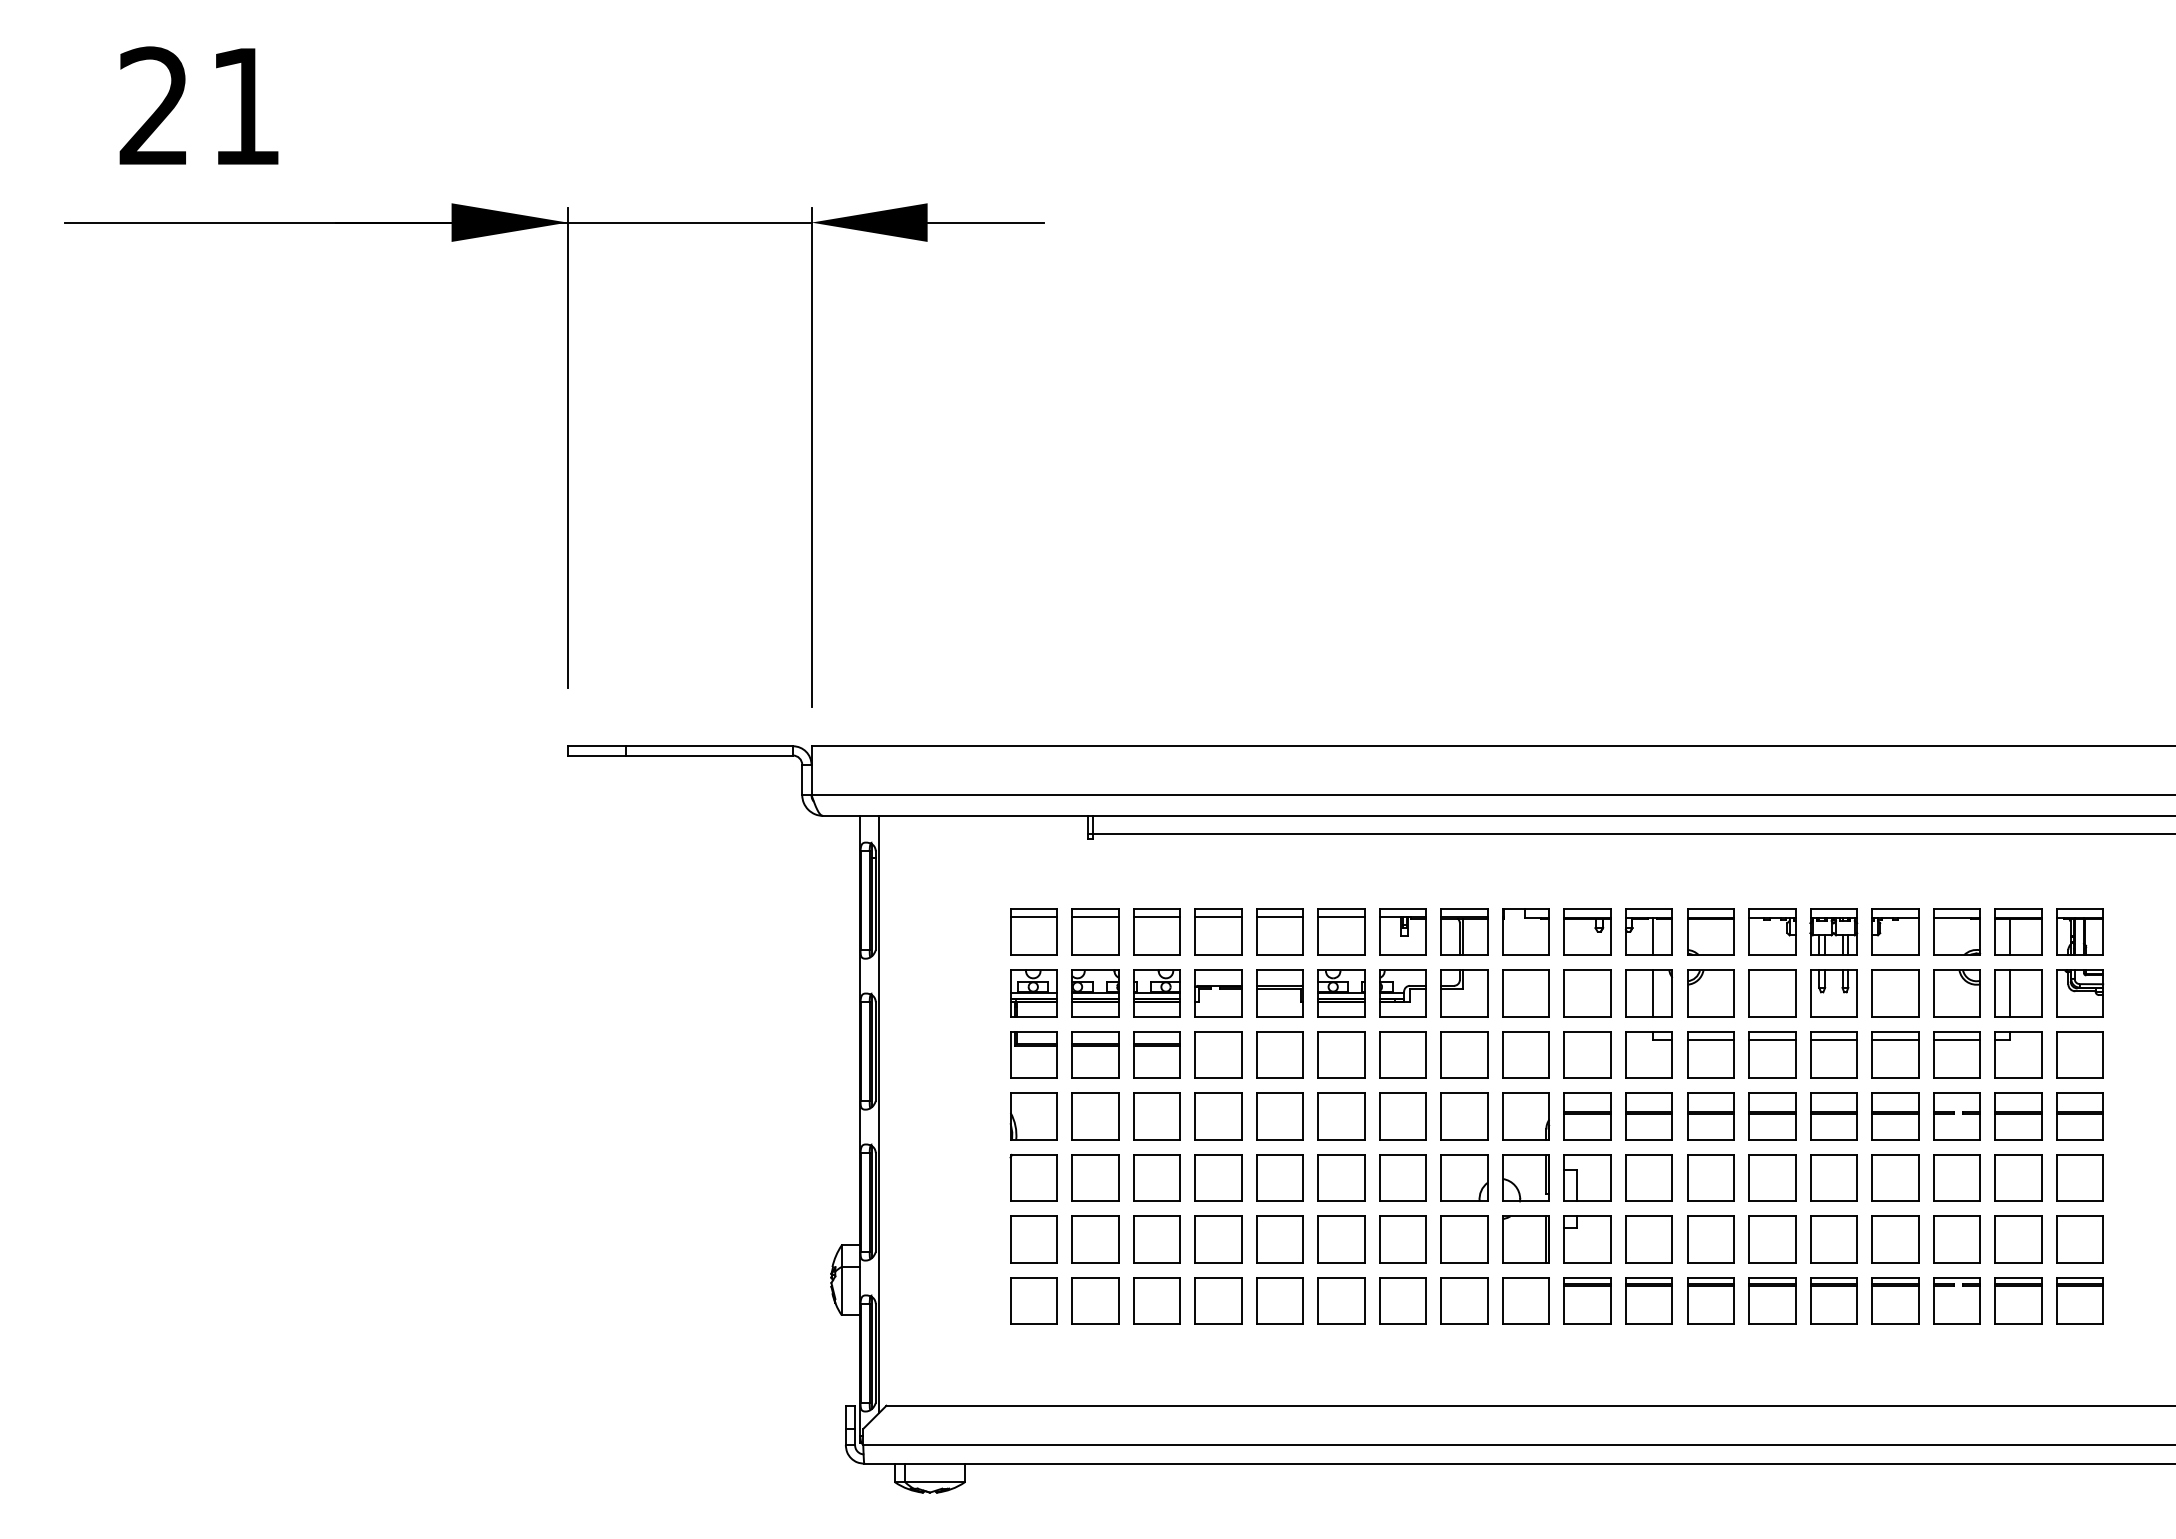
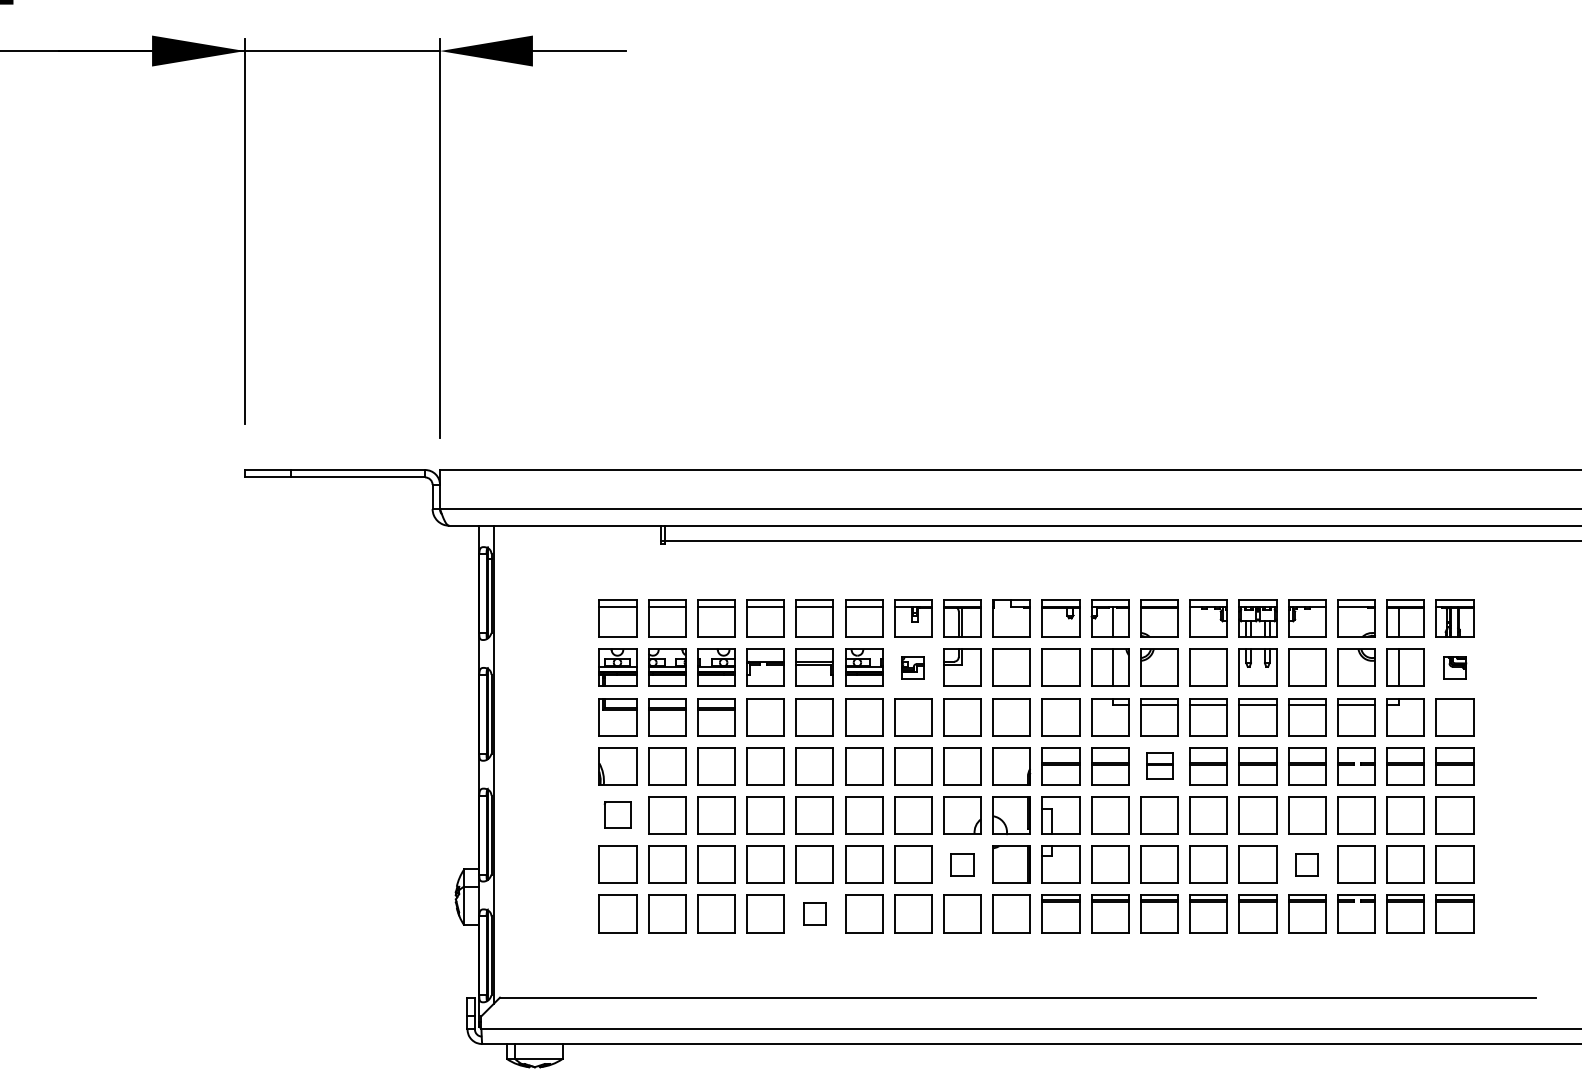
part: (1402, 993) -> (912, 667), size x0.6
part: (2080, 993) -> (1455, 667), size x0.6
part: (1710, 1116) -> (1159, 766), size x0.7
part: (1033, 1177) -> (617, 815), size x0.7
part: (1464, 1239) -> (962, 864), size x0.6
part: (1895, 1239) -> (1307, 864), size x0.6
part: (1279, 1300) -> (814, 913), size x0.6

